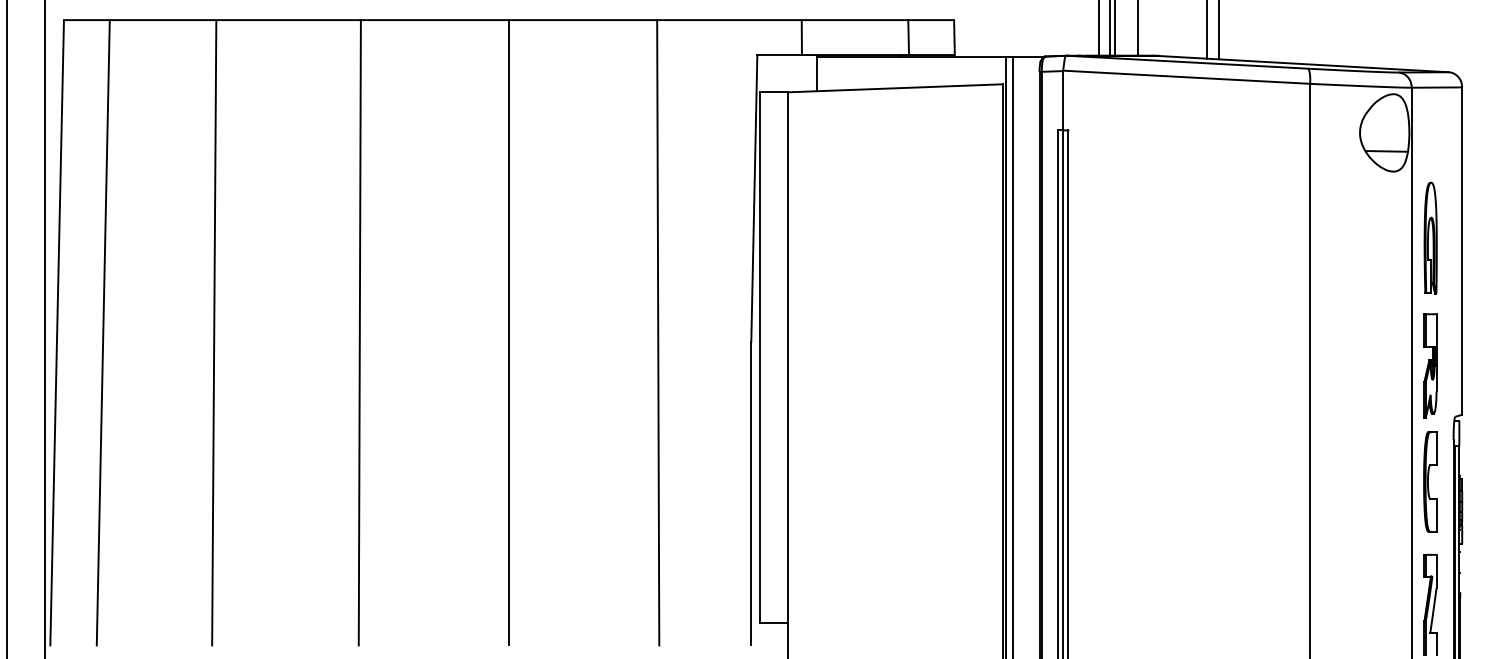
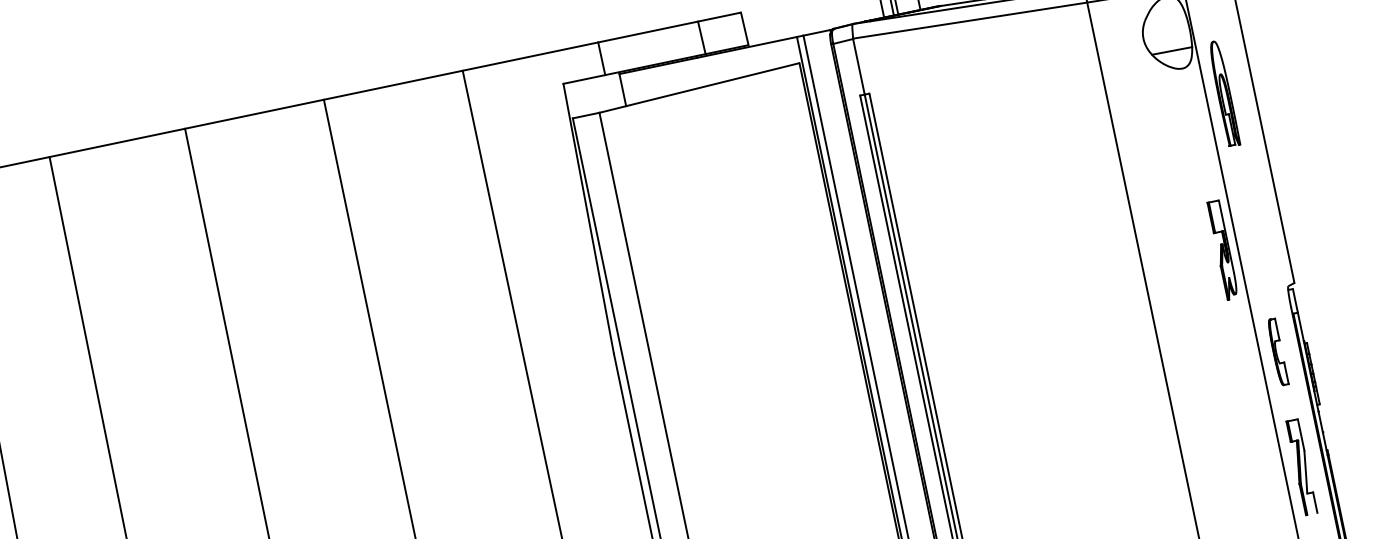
part: (1430, 237) -> (1223, 93), moved
part: (1430, 365) -> (1223, 249), moved
part: (1430, 481) -> (1277, 351), size x0.7

